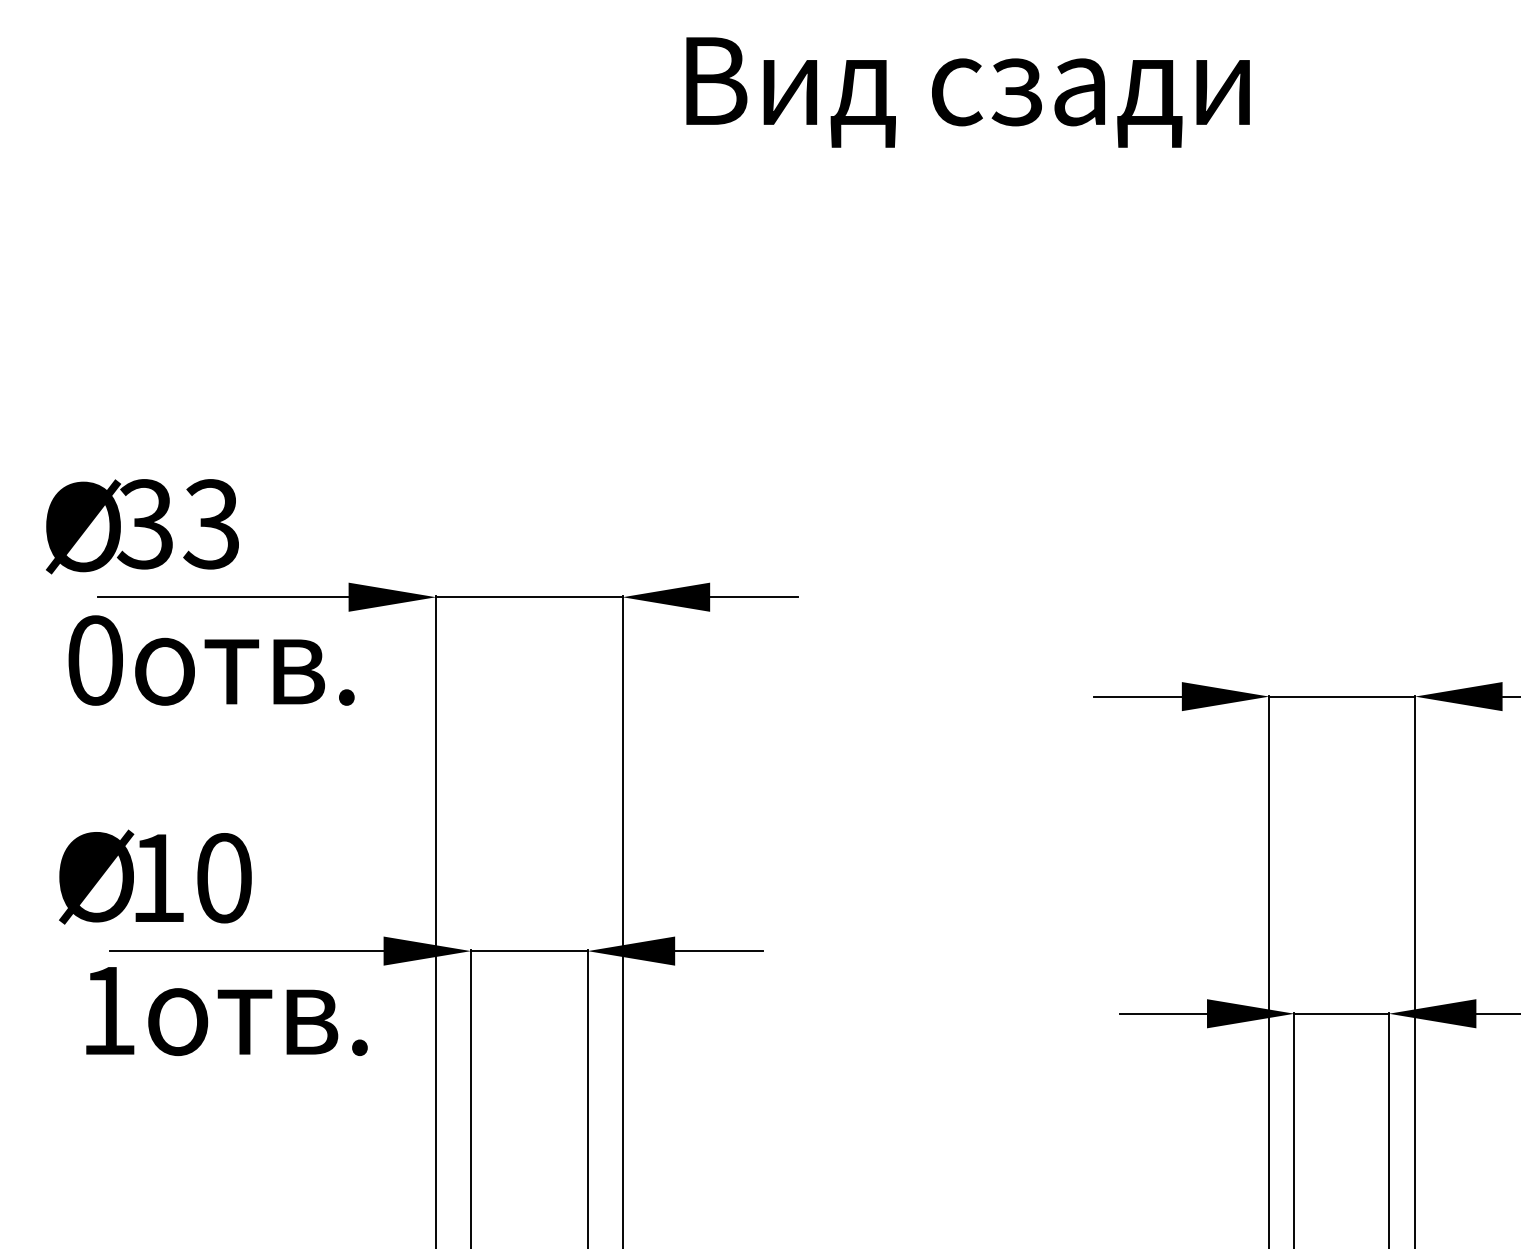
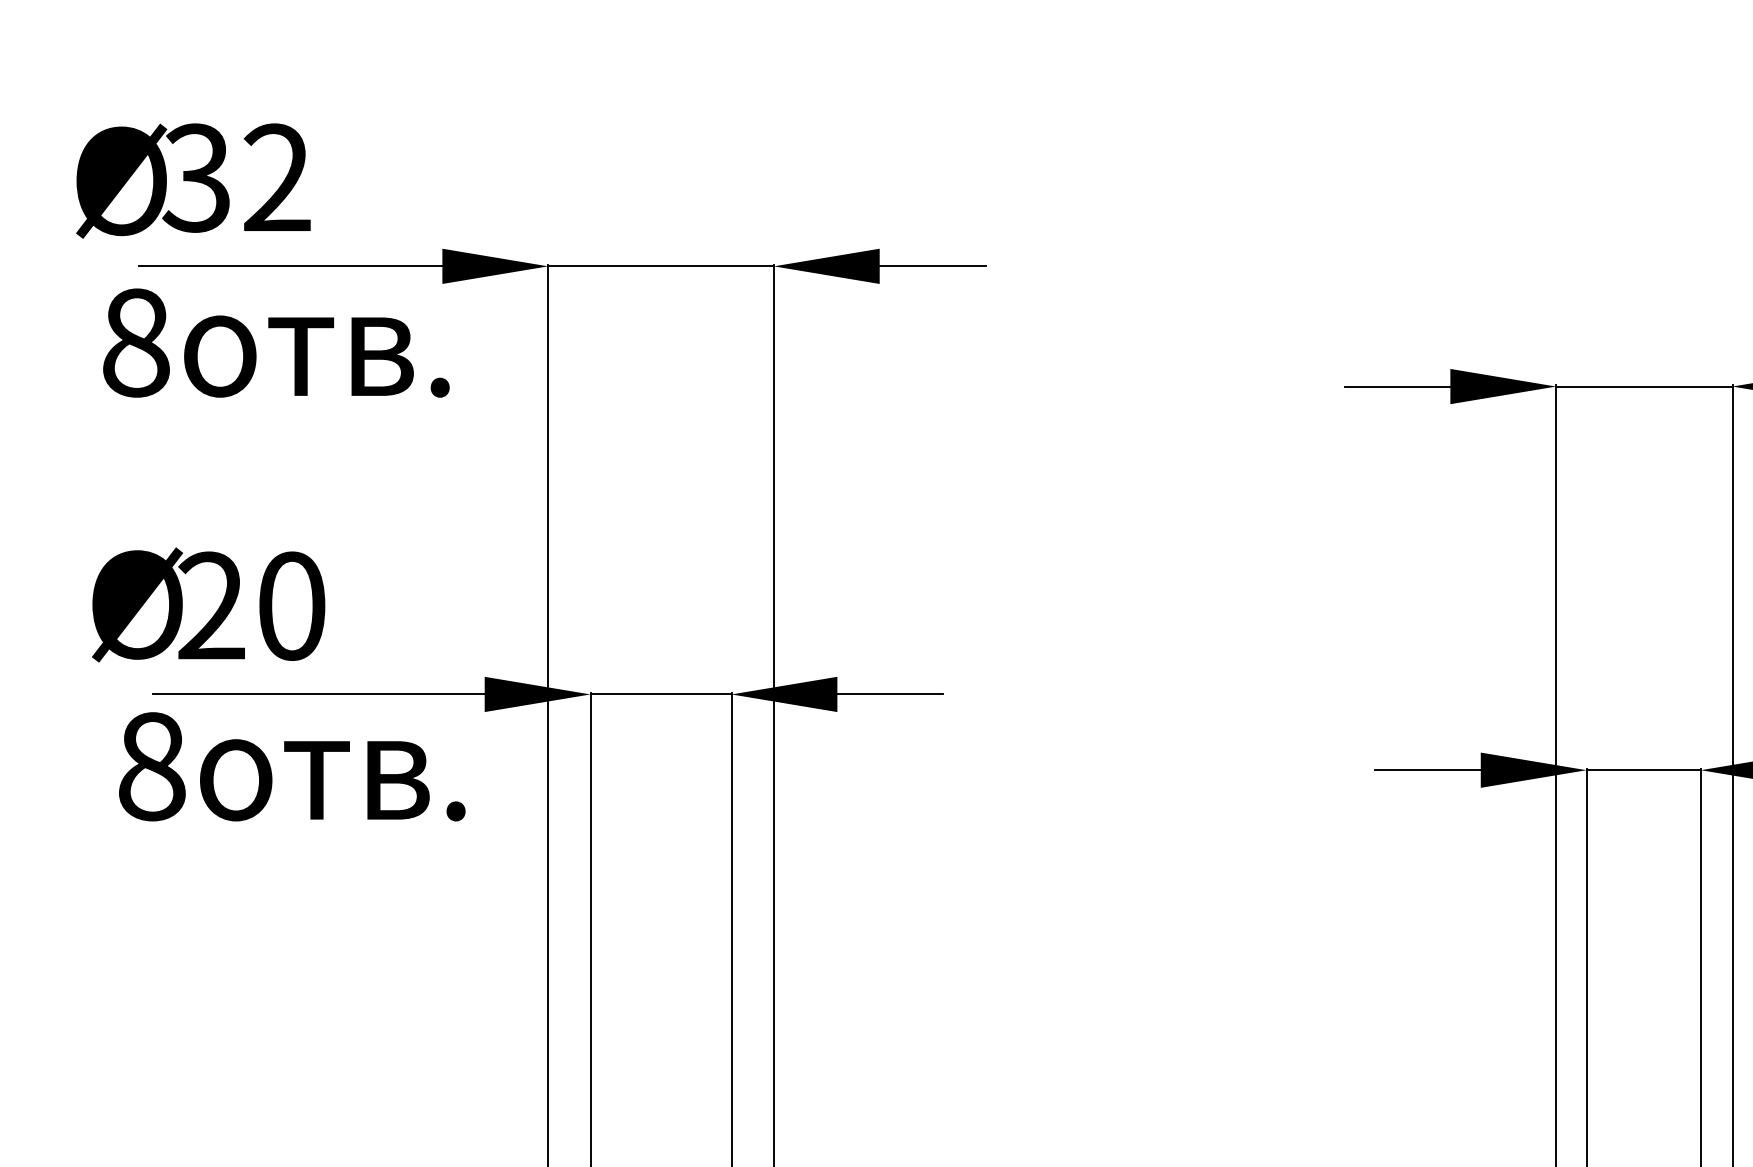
text: (211, 524) -> (276, 178), 33 -> 32
text: (95, 660) -> (136, 342), 0 -> 8
text: (157, 877) -> (211, 605), 10 -> 20
text: (108, 1010) -> (151, 766), 1 -> 8

